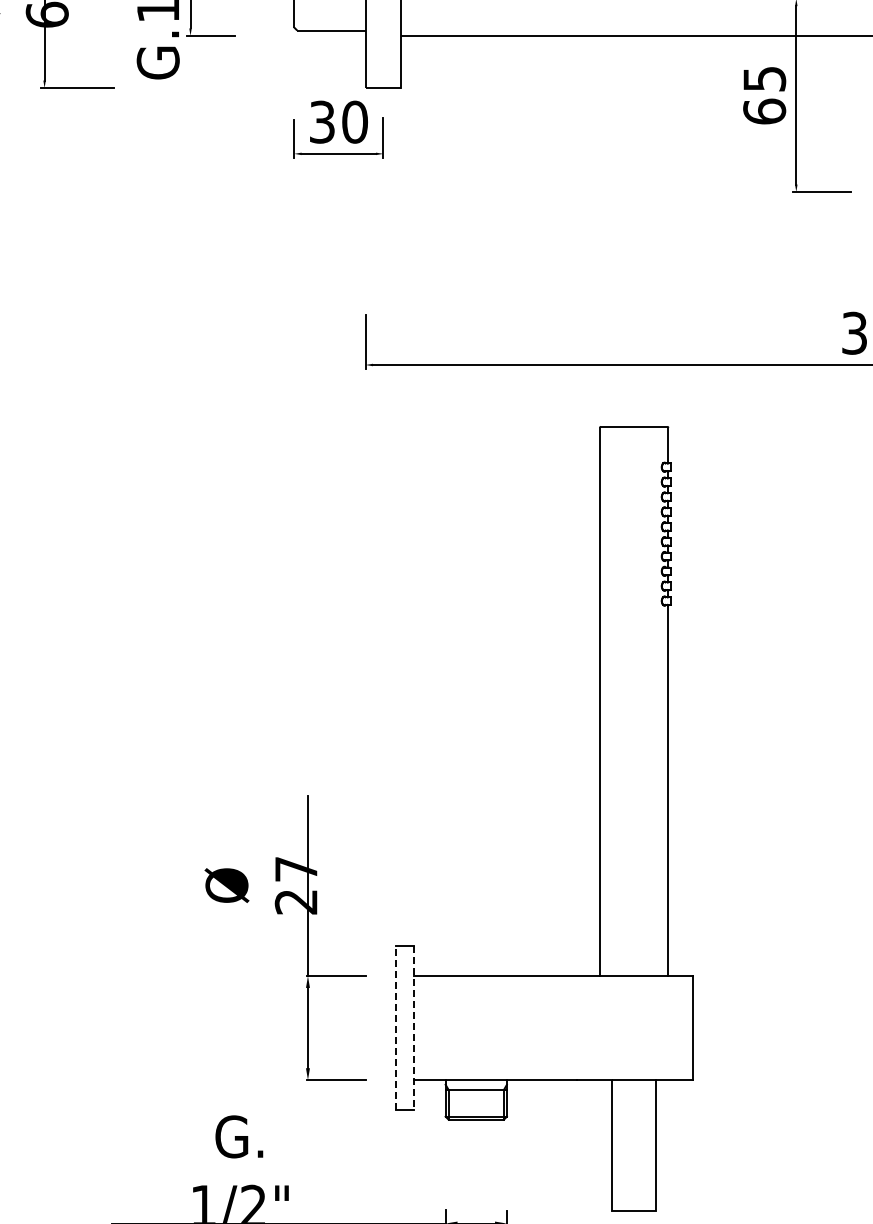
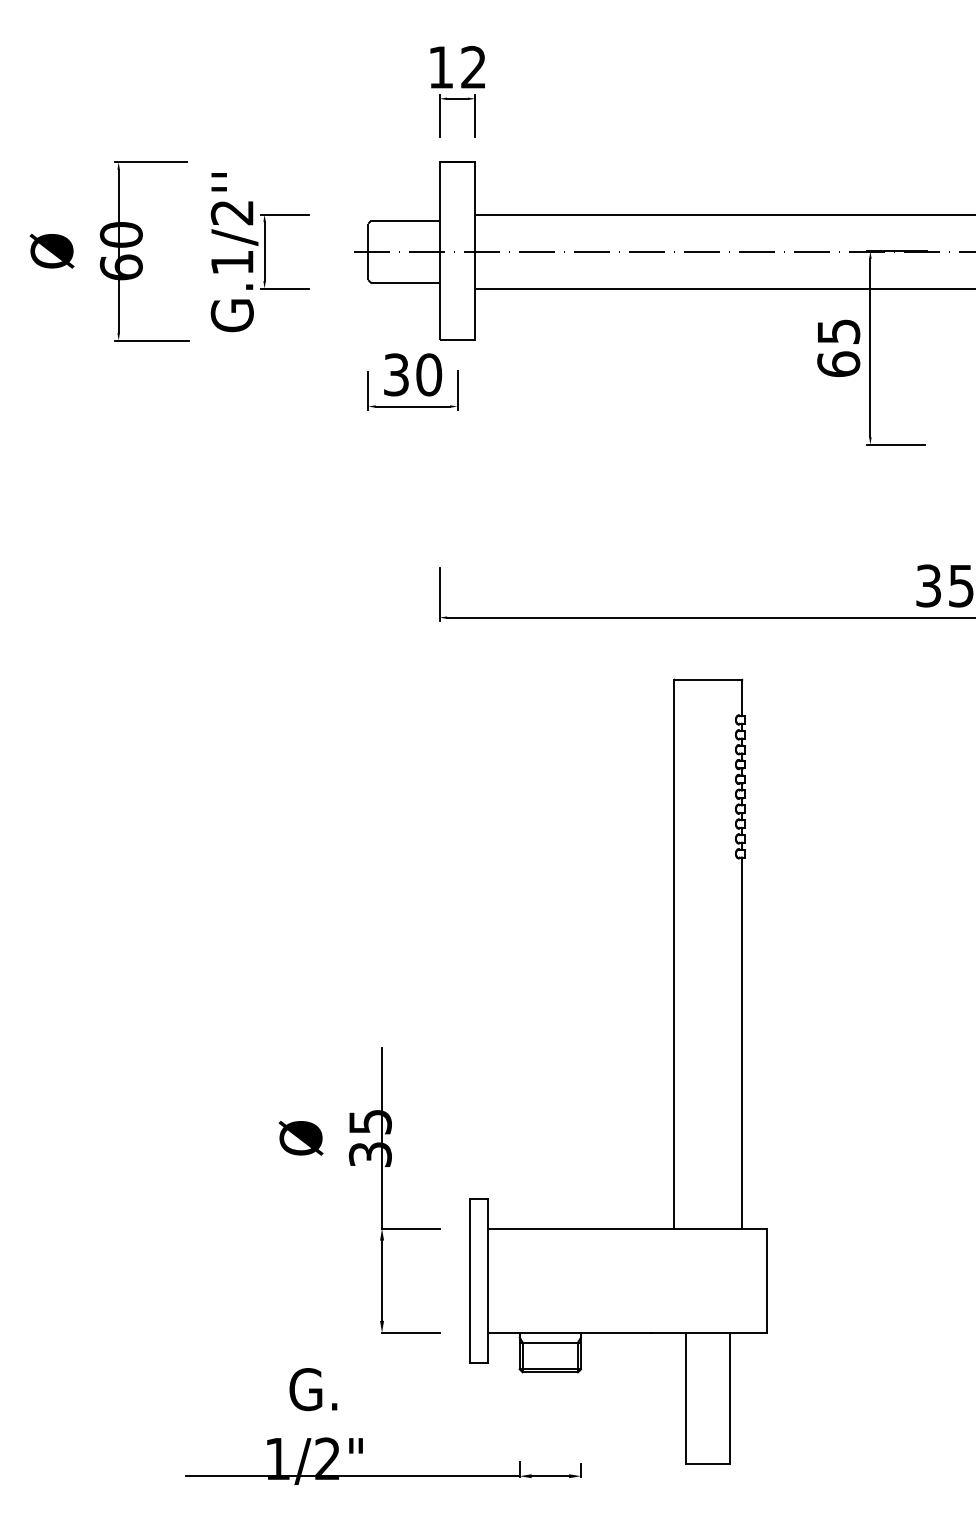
text: (296, 885) -> (370, 1138), 27 -> 35
line: (395, 1027) -> (469, 1280), dashed -> solid
line: (413, 1027) -> (487, 1280), dashed -> solid

